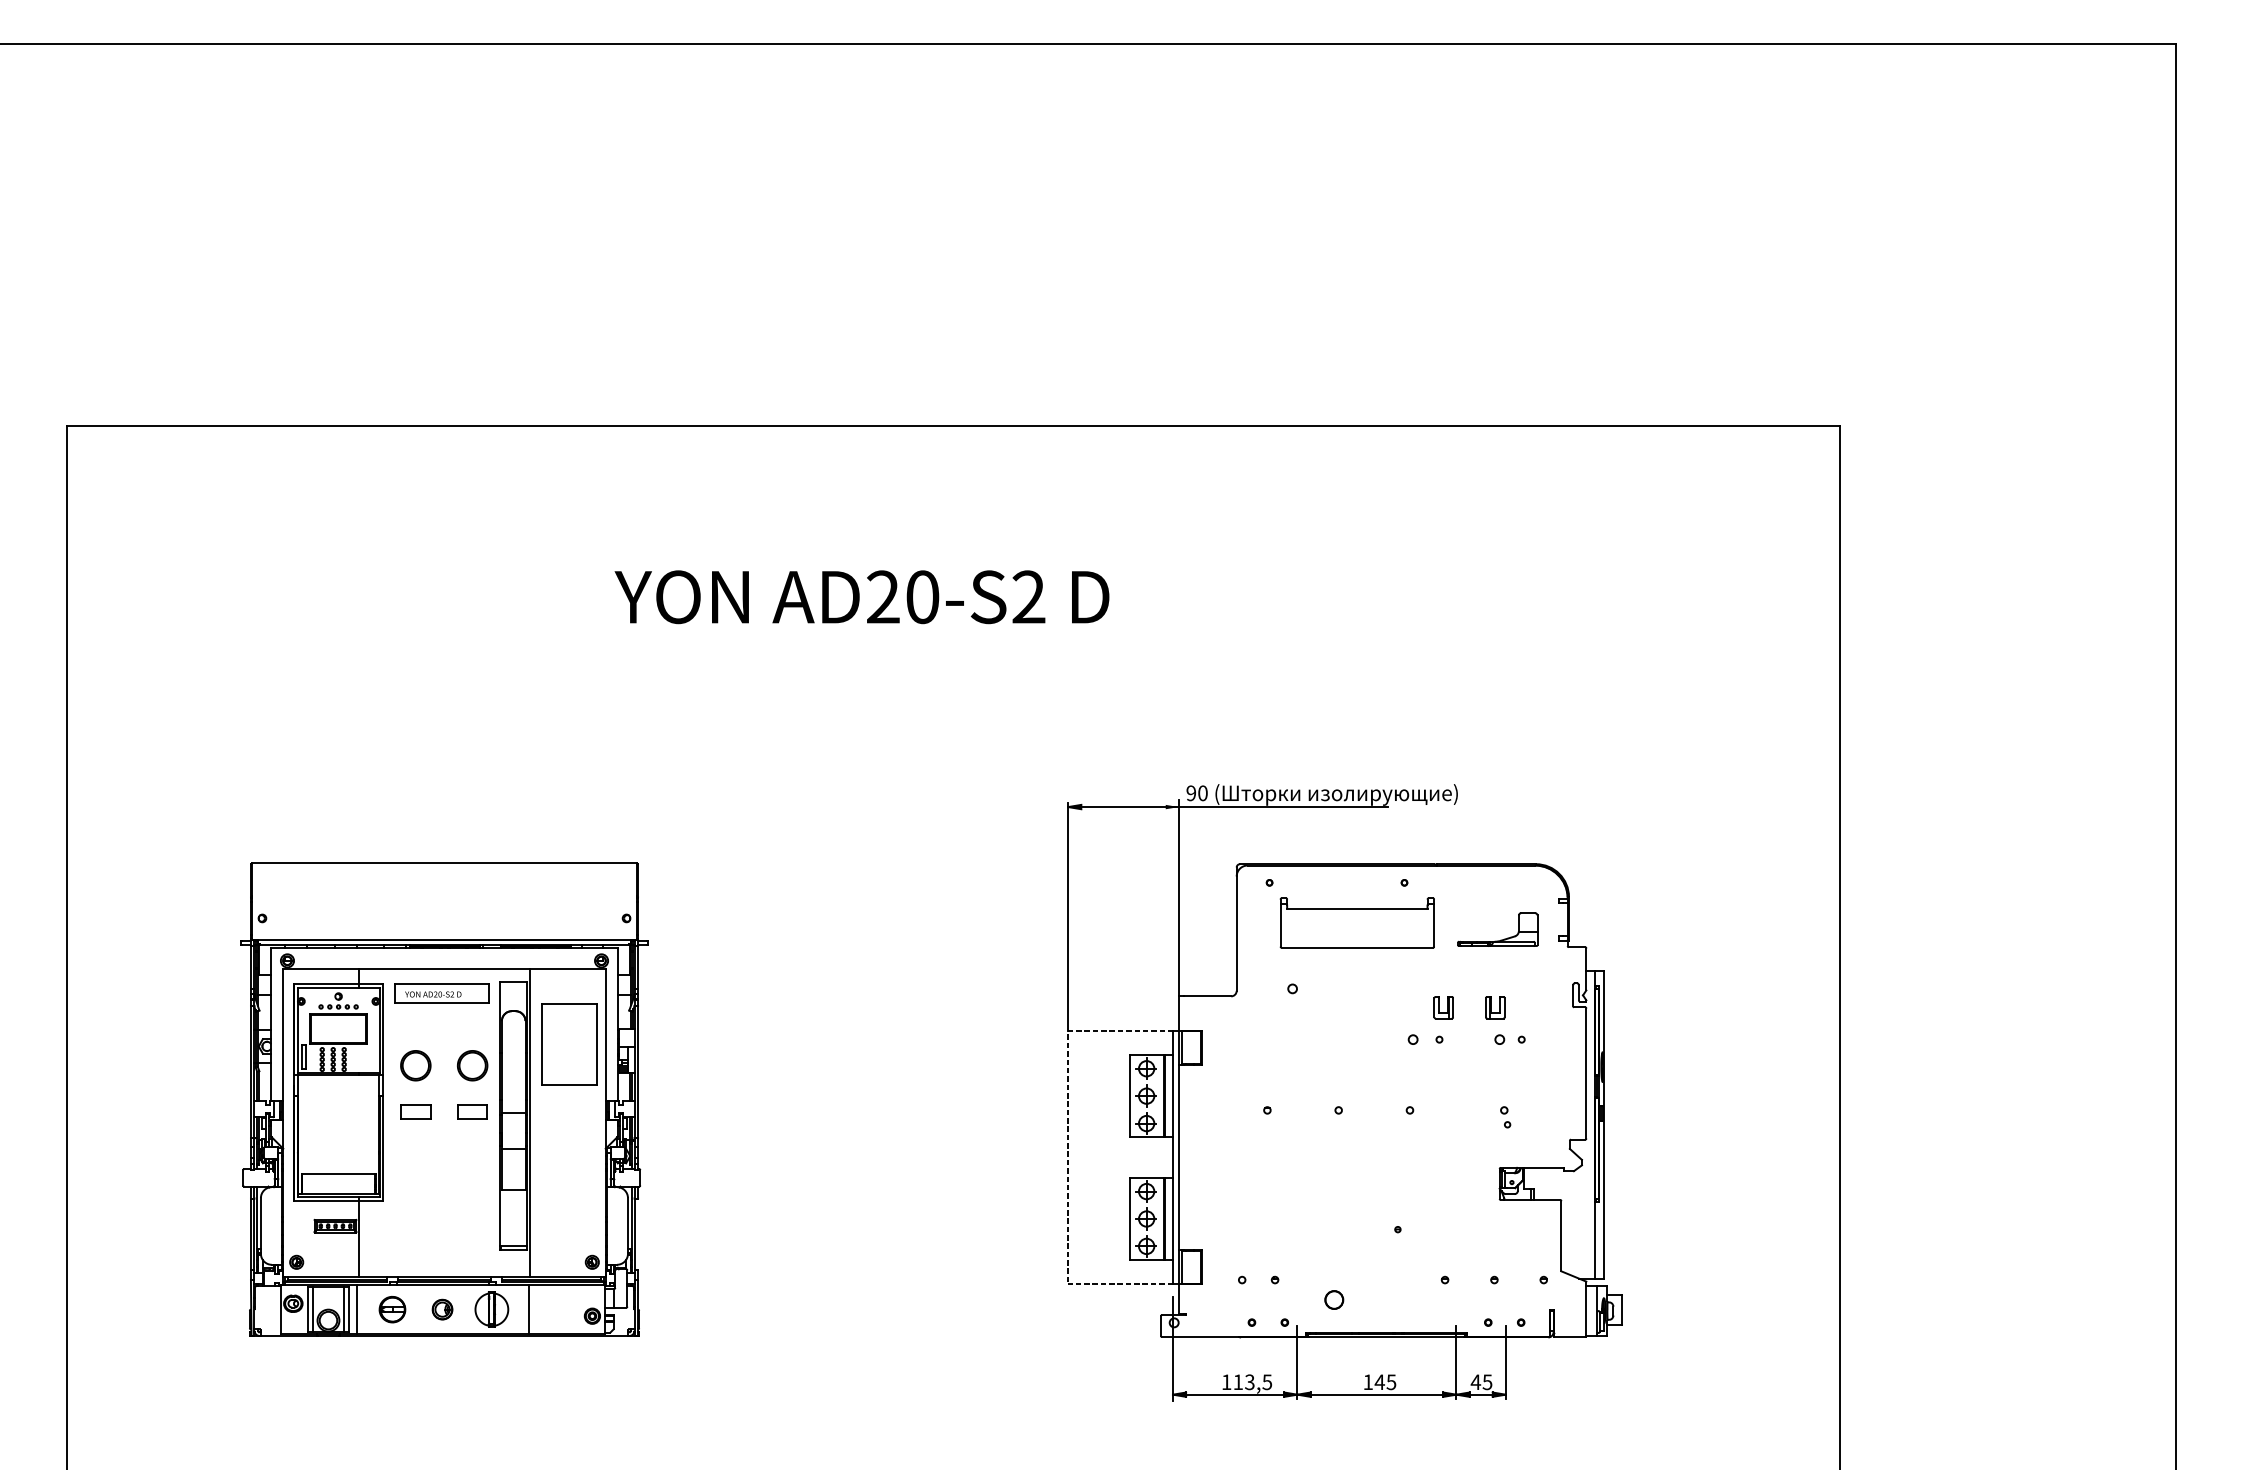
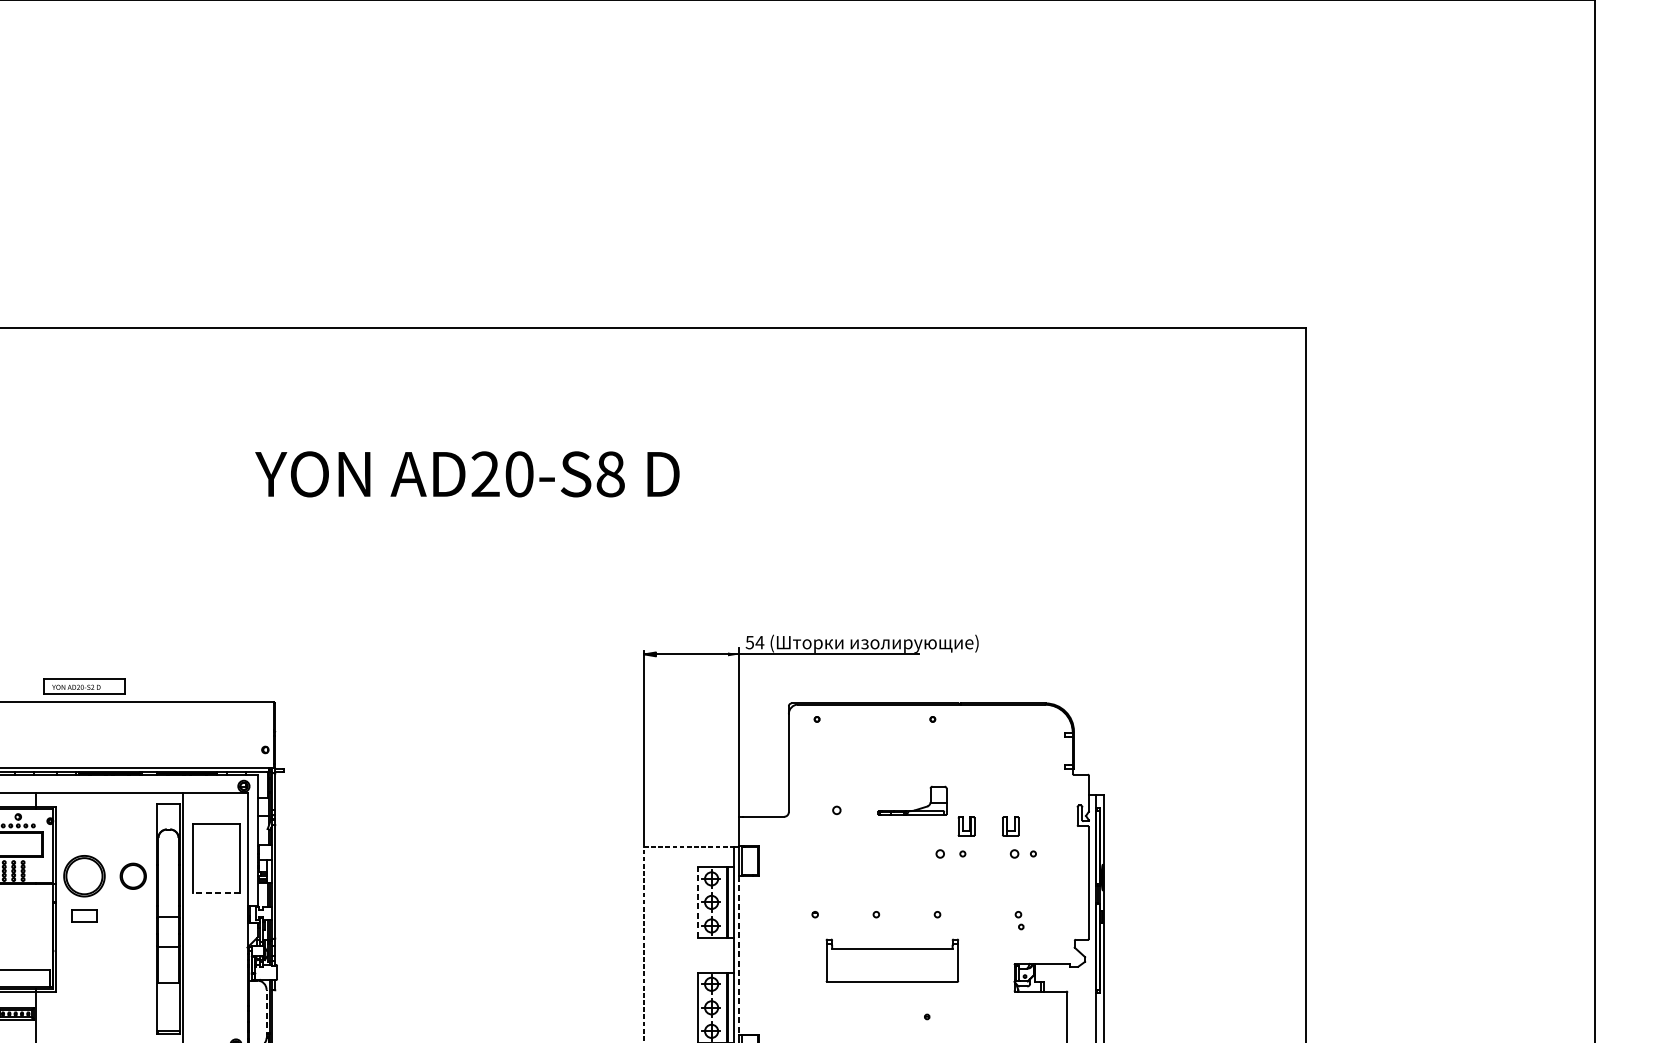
text: (1028, 597) -> (610, 474), AD20-S2 -> AD20-S8
text: (1197, 793) -> (755, 642), 90 -> 54
part: (1356, 922) -> (891, 960), moved
part: (1500, 939) -> (914, 809), moved
part: (441, 993) -> (83, 686), moved
part: (415, 1065) -> (84, 876), size x1.6
line: (569, 1085) -> (216, 893), solid -> dashed
line: (1130, 1095) -> (697, 901), solid -> dashed
part: (472, 1111) -> (133, 915), removed
line: (1178, 1157) -> (738, 955), solid -> dashed
line: (627, 1225) -> (266, 1013), solid -> dashed

